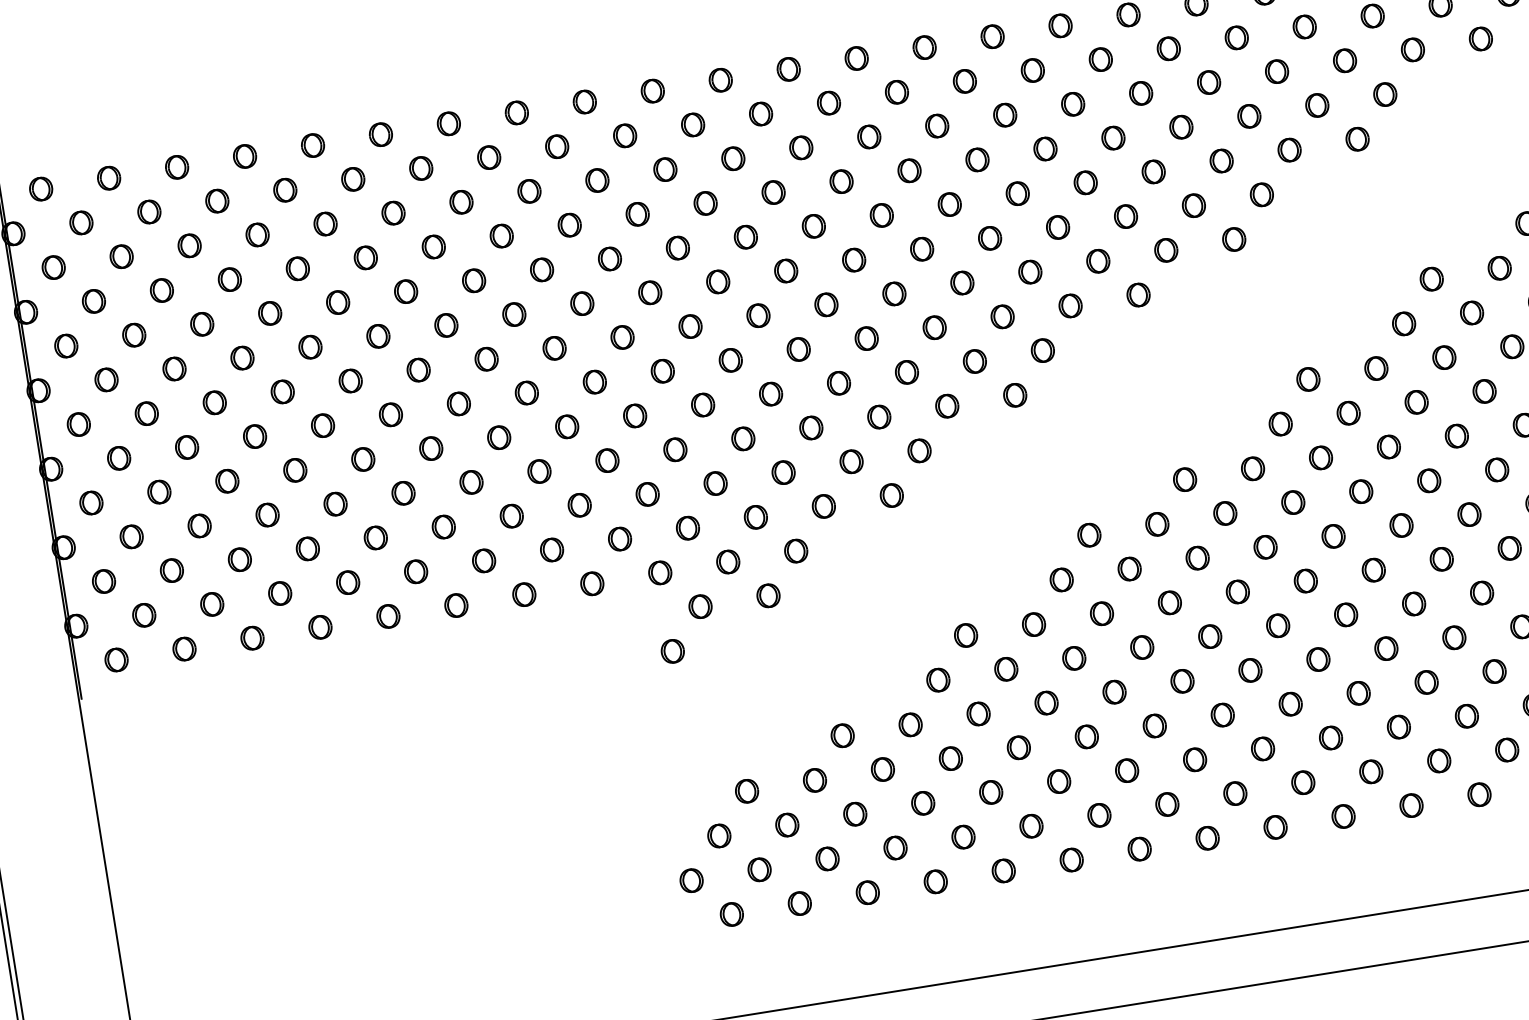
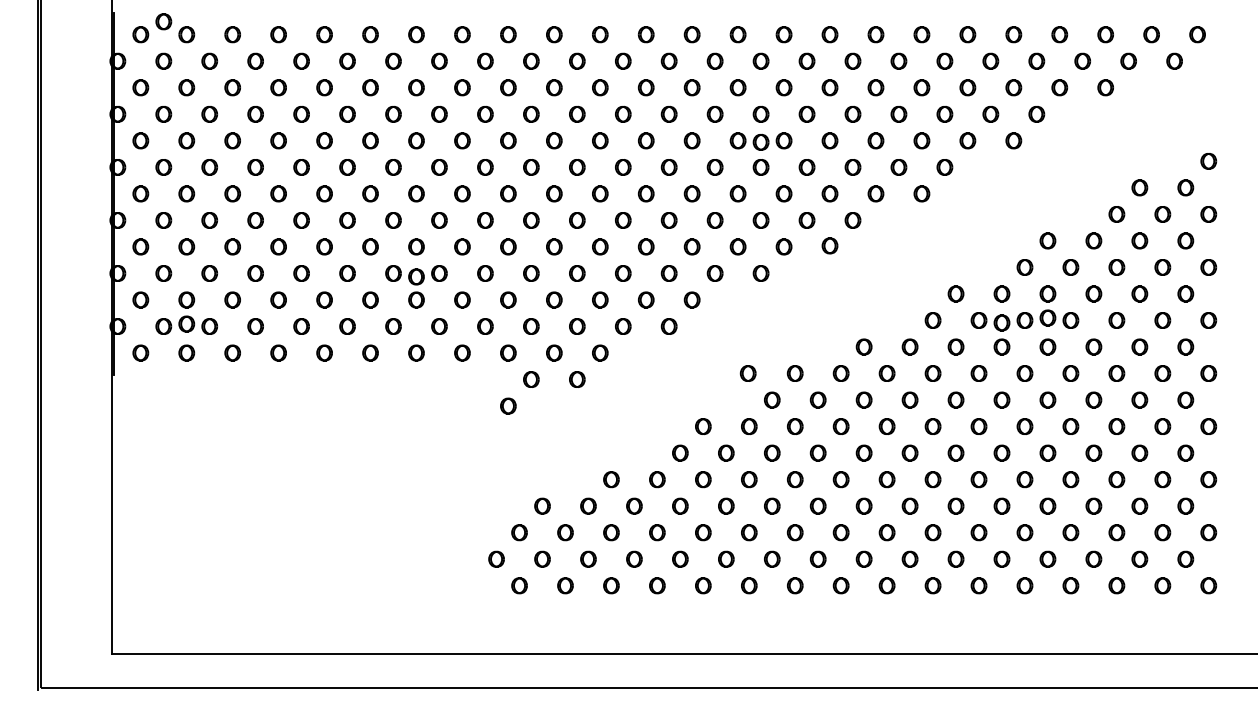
part: (71, 164) -> (163, 21), added
part: (983, 200) -> (760, 141), added
part: (1109, 337) -> (829, 245), added
part: (1449, 392) -> (1047, 317), added
part: (1382, 410) -> (1001, 322), added
part: (506, 481) -> (416, 276), added
part: (1018, 546) -> (747, 373), added
part: (177, 605) -> (186, 323), added

